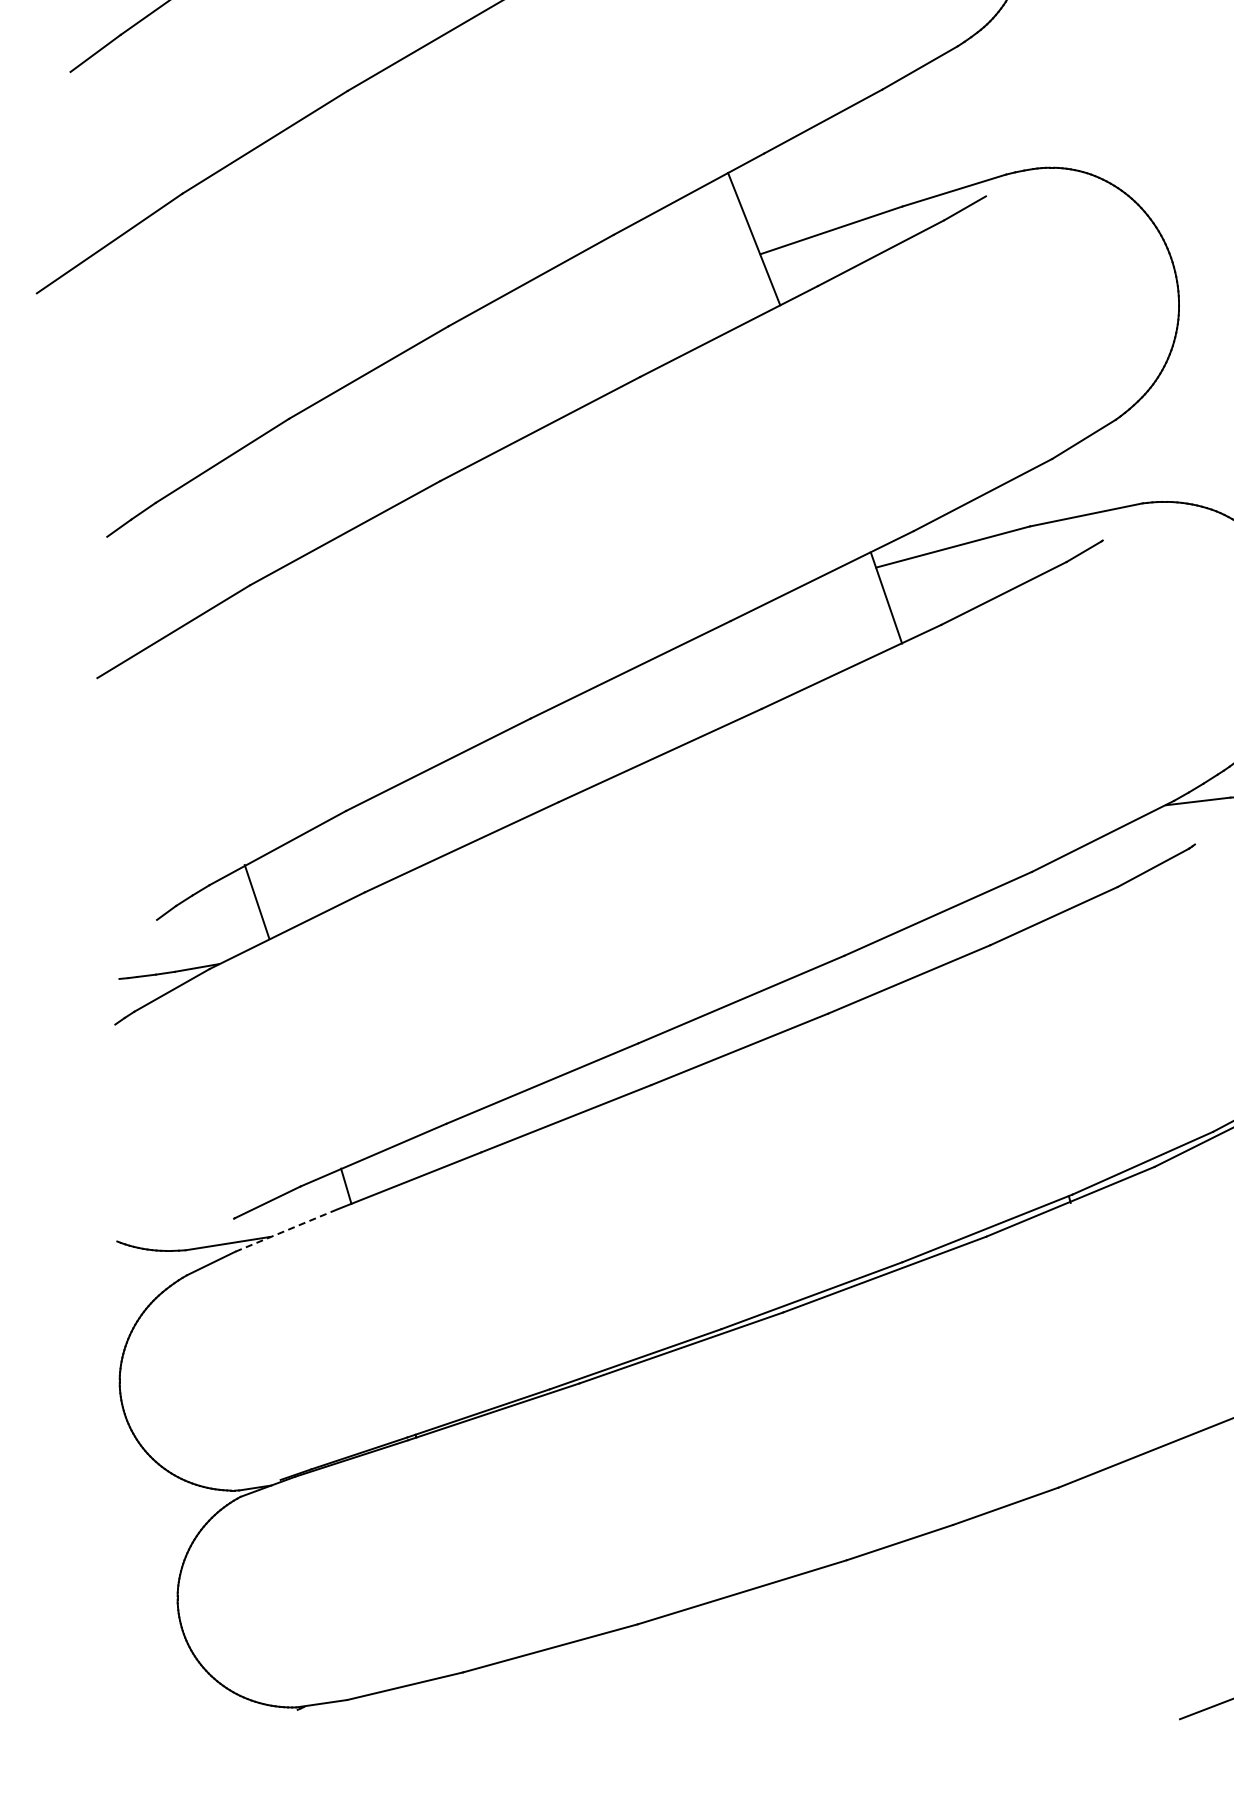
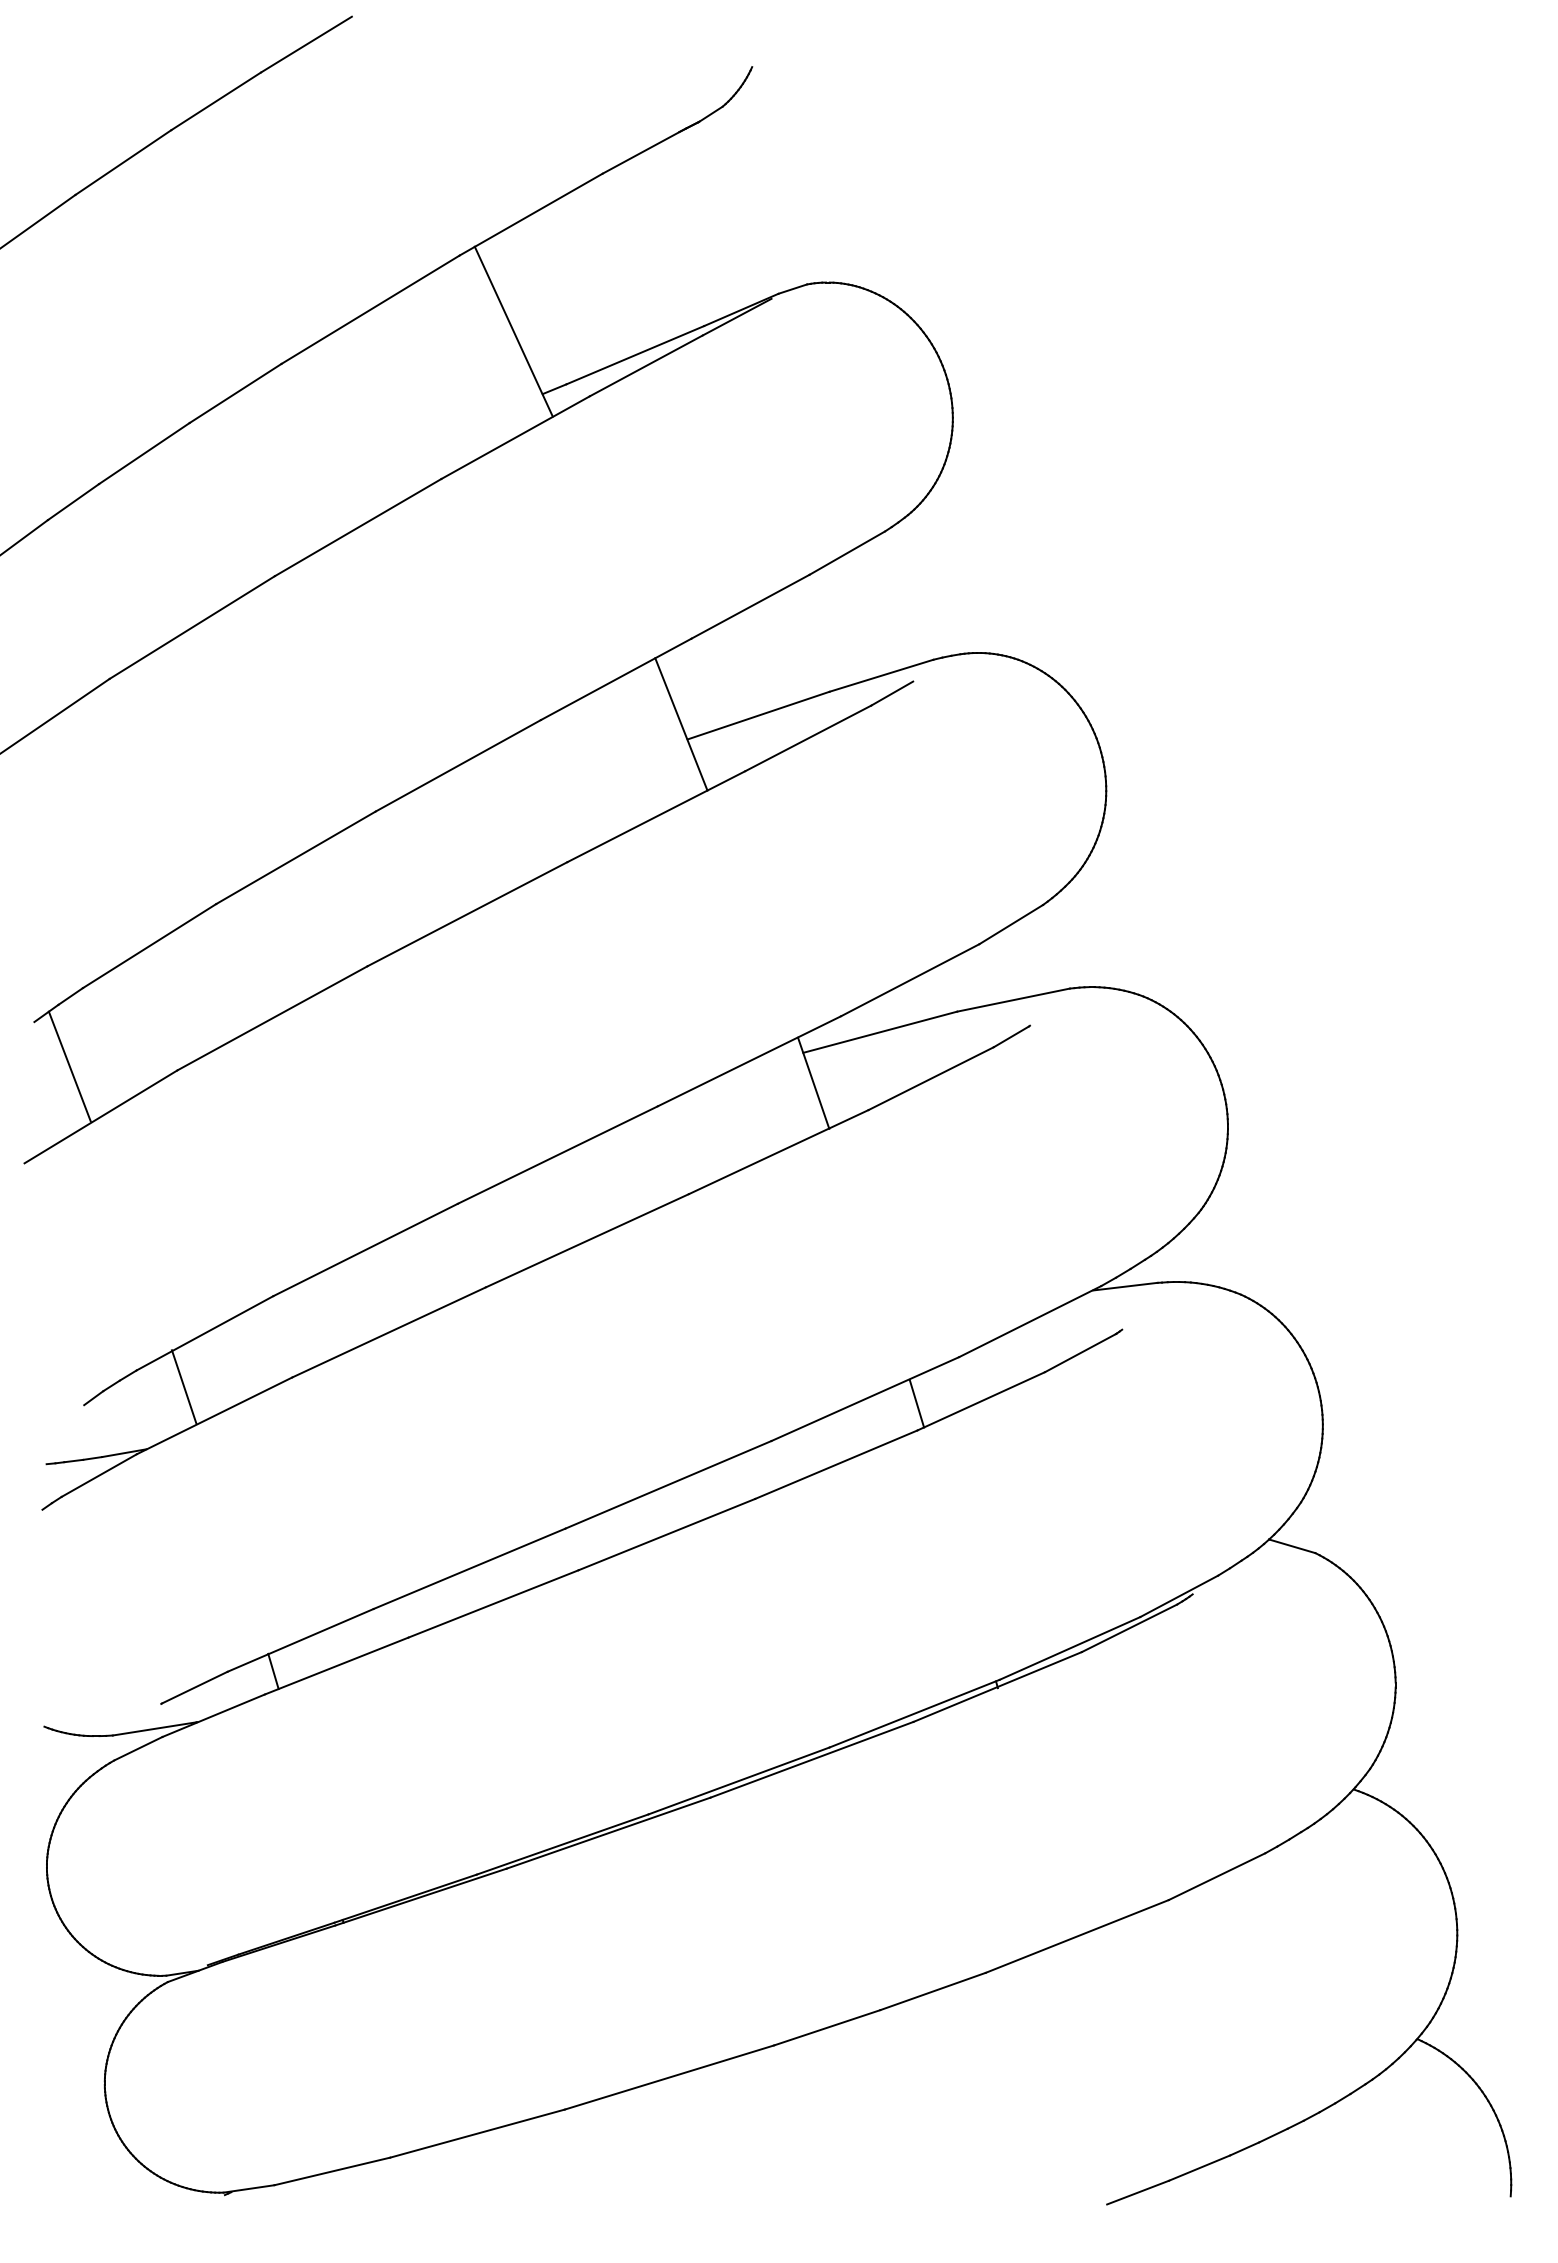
line: (142, 581) -> (69, 1066), added
line: (989, 918) -> (916, 1403), added
line: (287, 1230) -> (214, 1715), dashed -> solid

